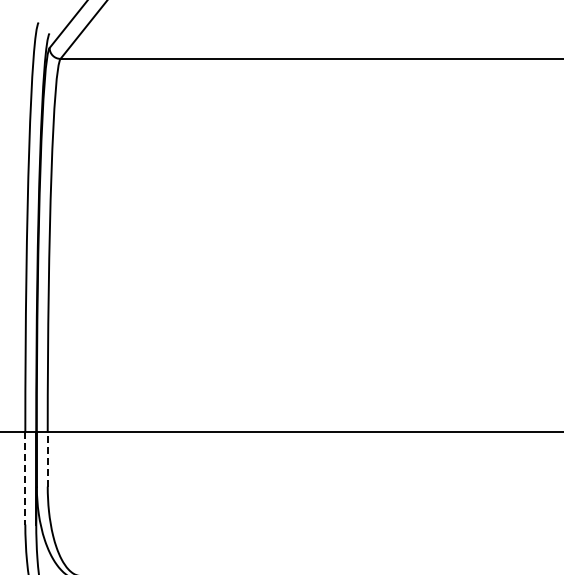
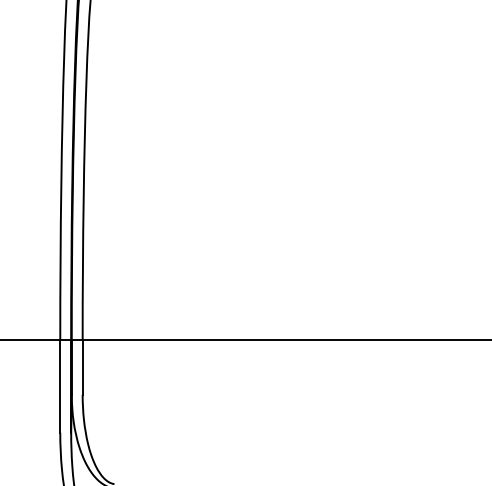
line: (47, 458) -> (82, 366), dashed -> solid
line: (25, 478) -> (60, 386), dashed -> solid

